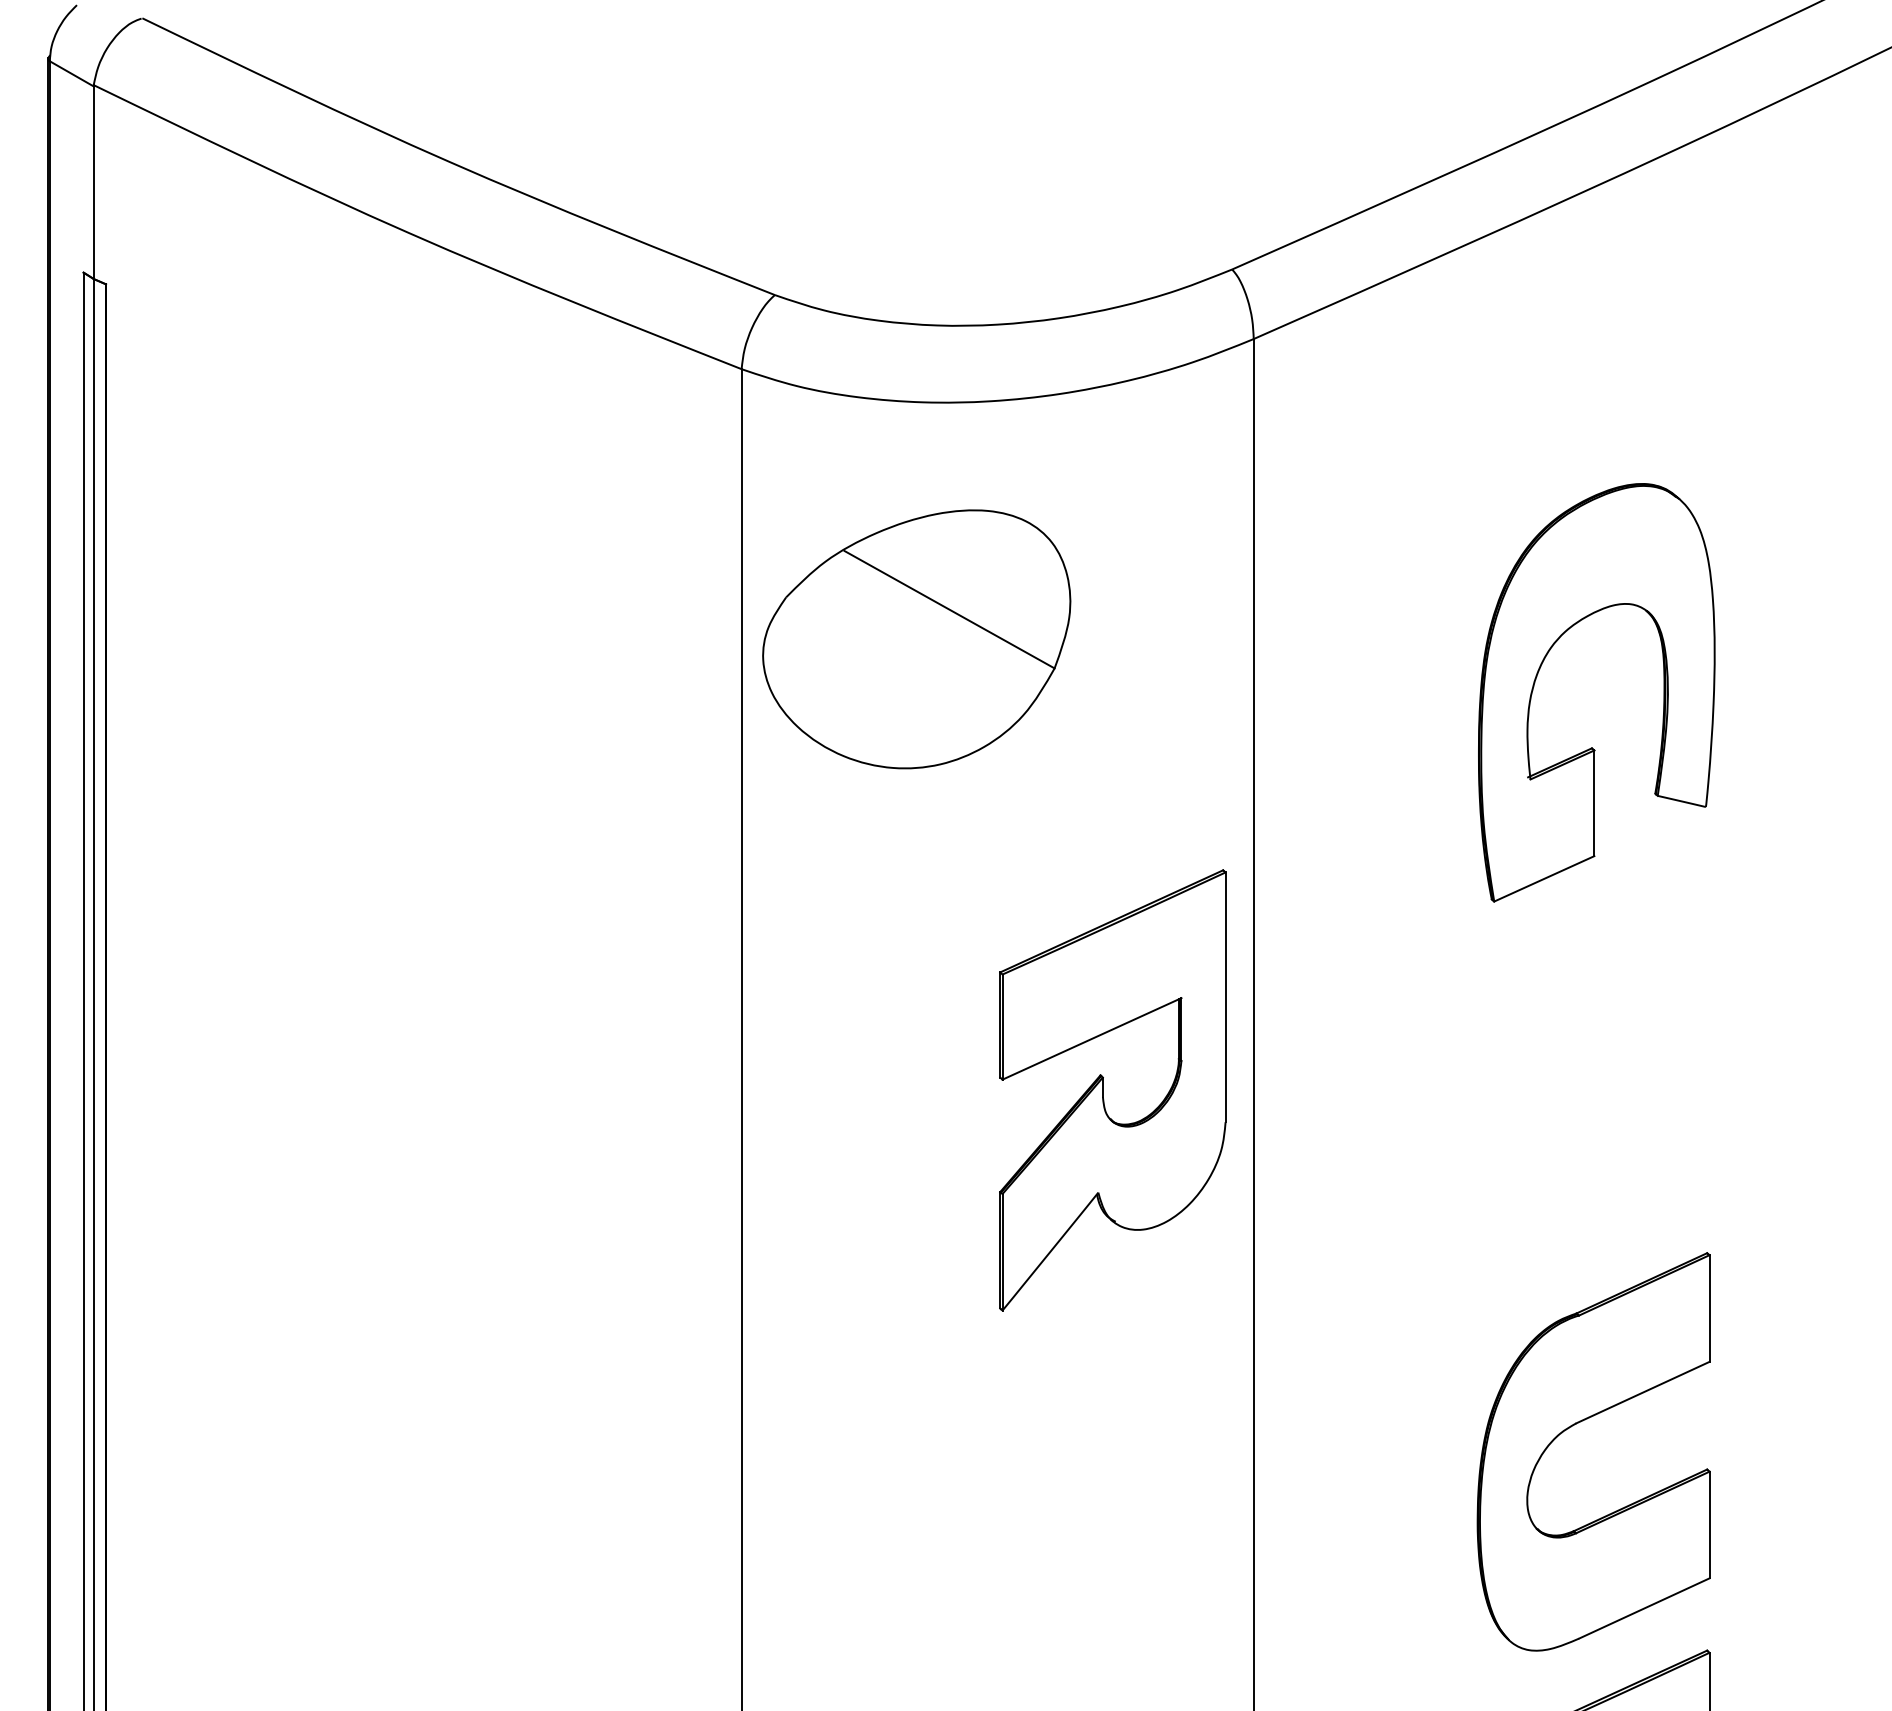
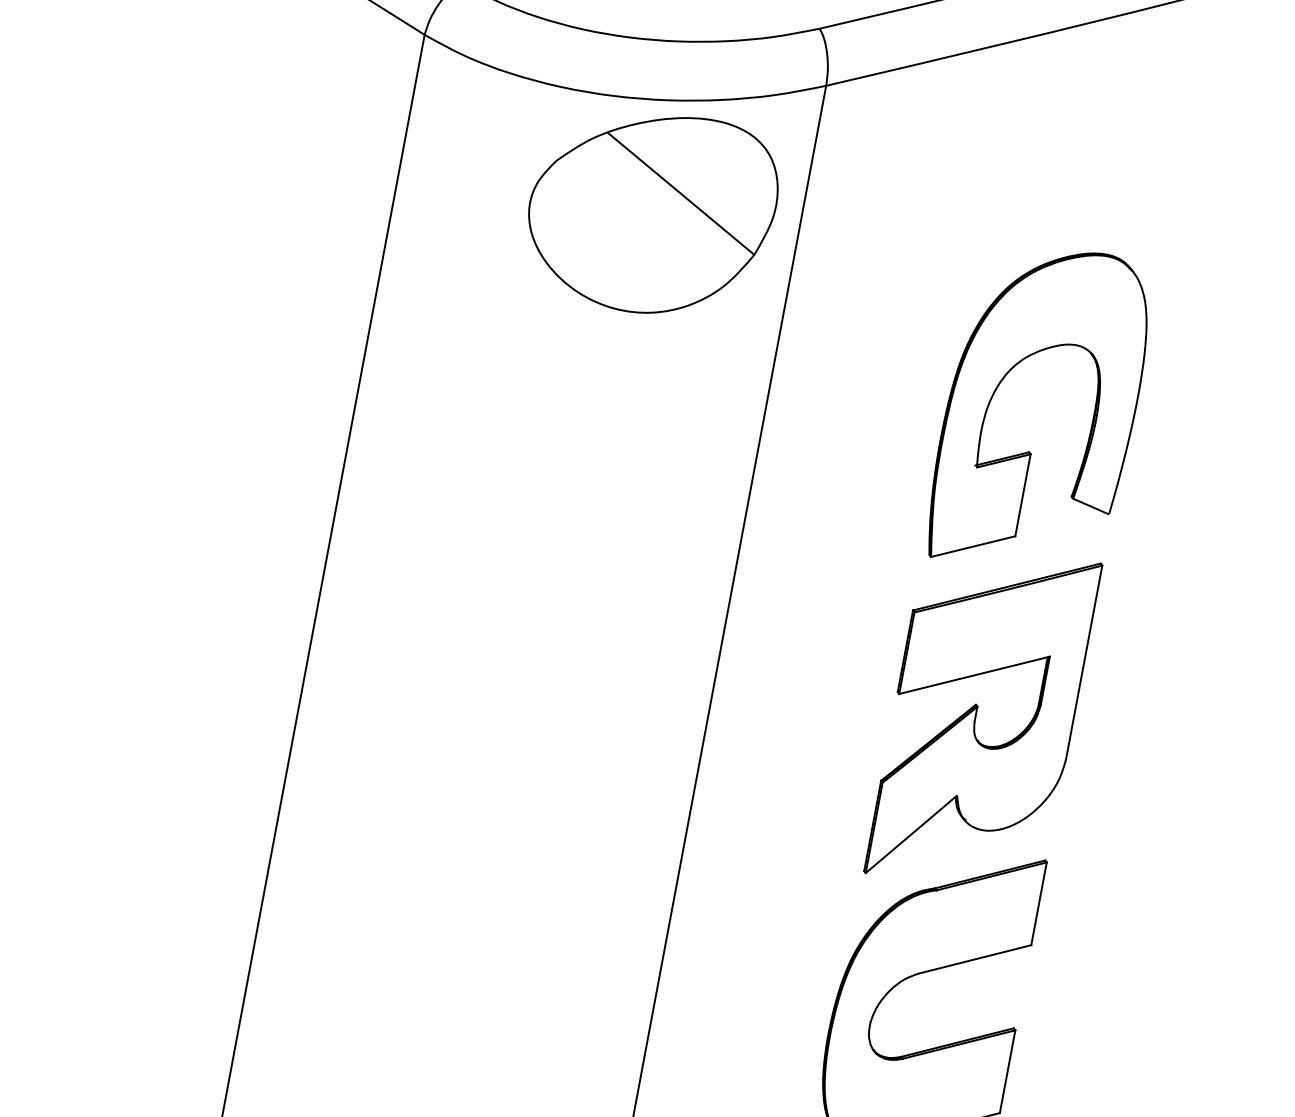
part: (916, 639) -> (651, 212), moved
part: (1103, 1090) -> (975, 717), moved

